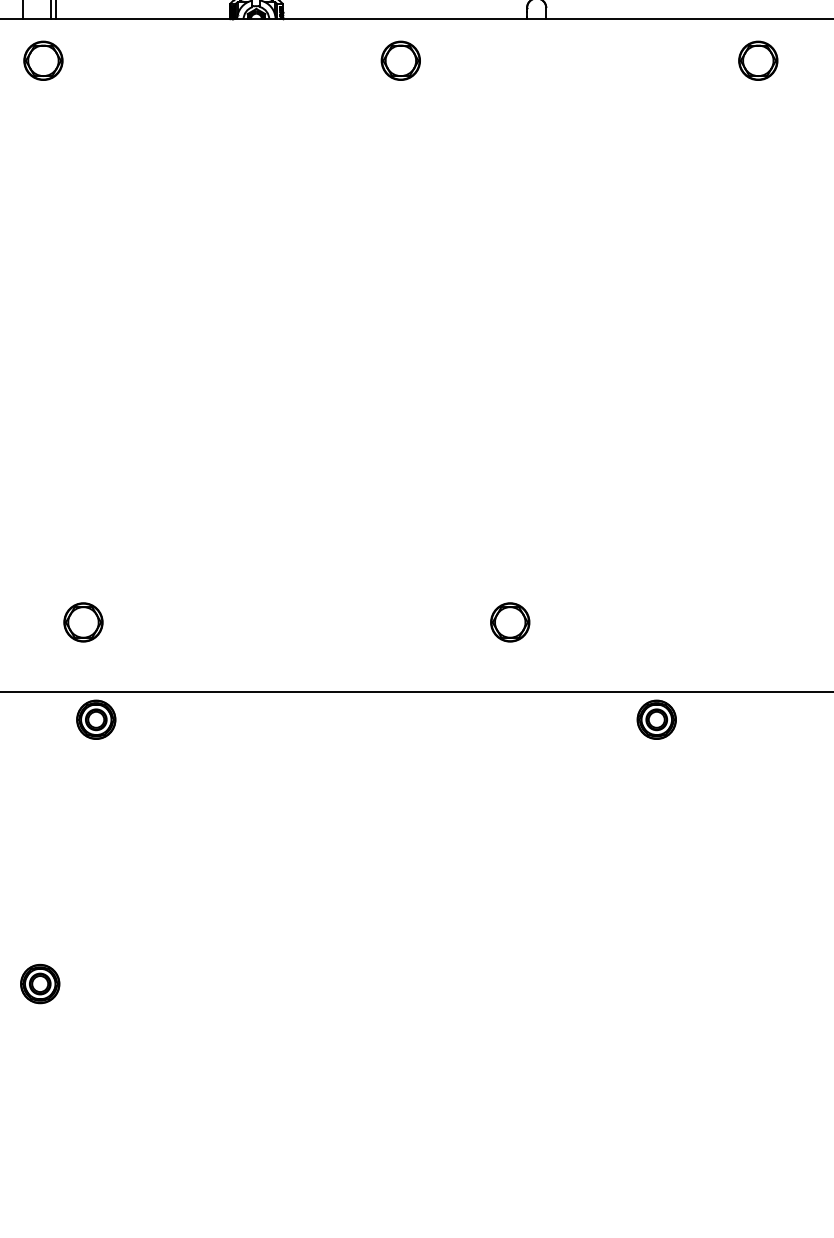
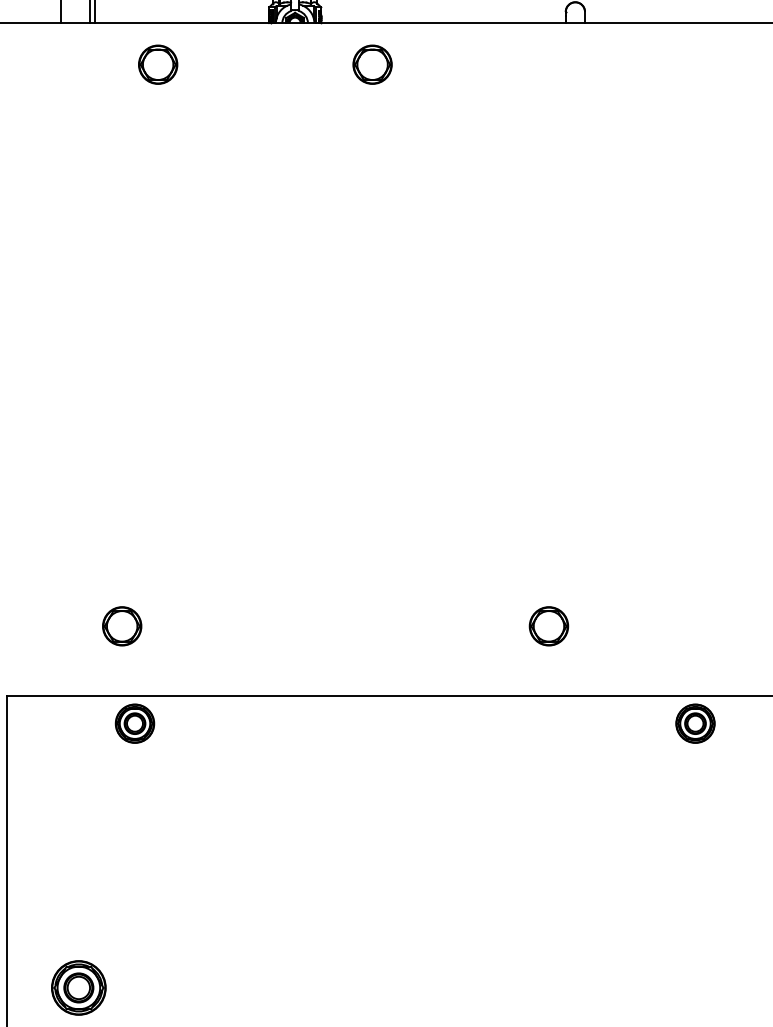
part: (43, 60) -> (158, 64), moved
part: (400, 60) -> (372, 64), moved
part: (40, 983) -> (79, 987), size x1.4

